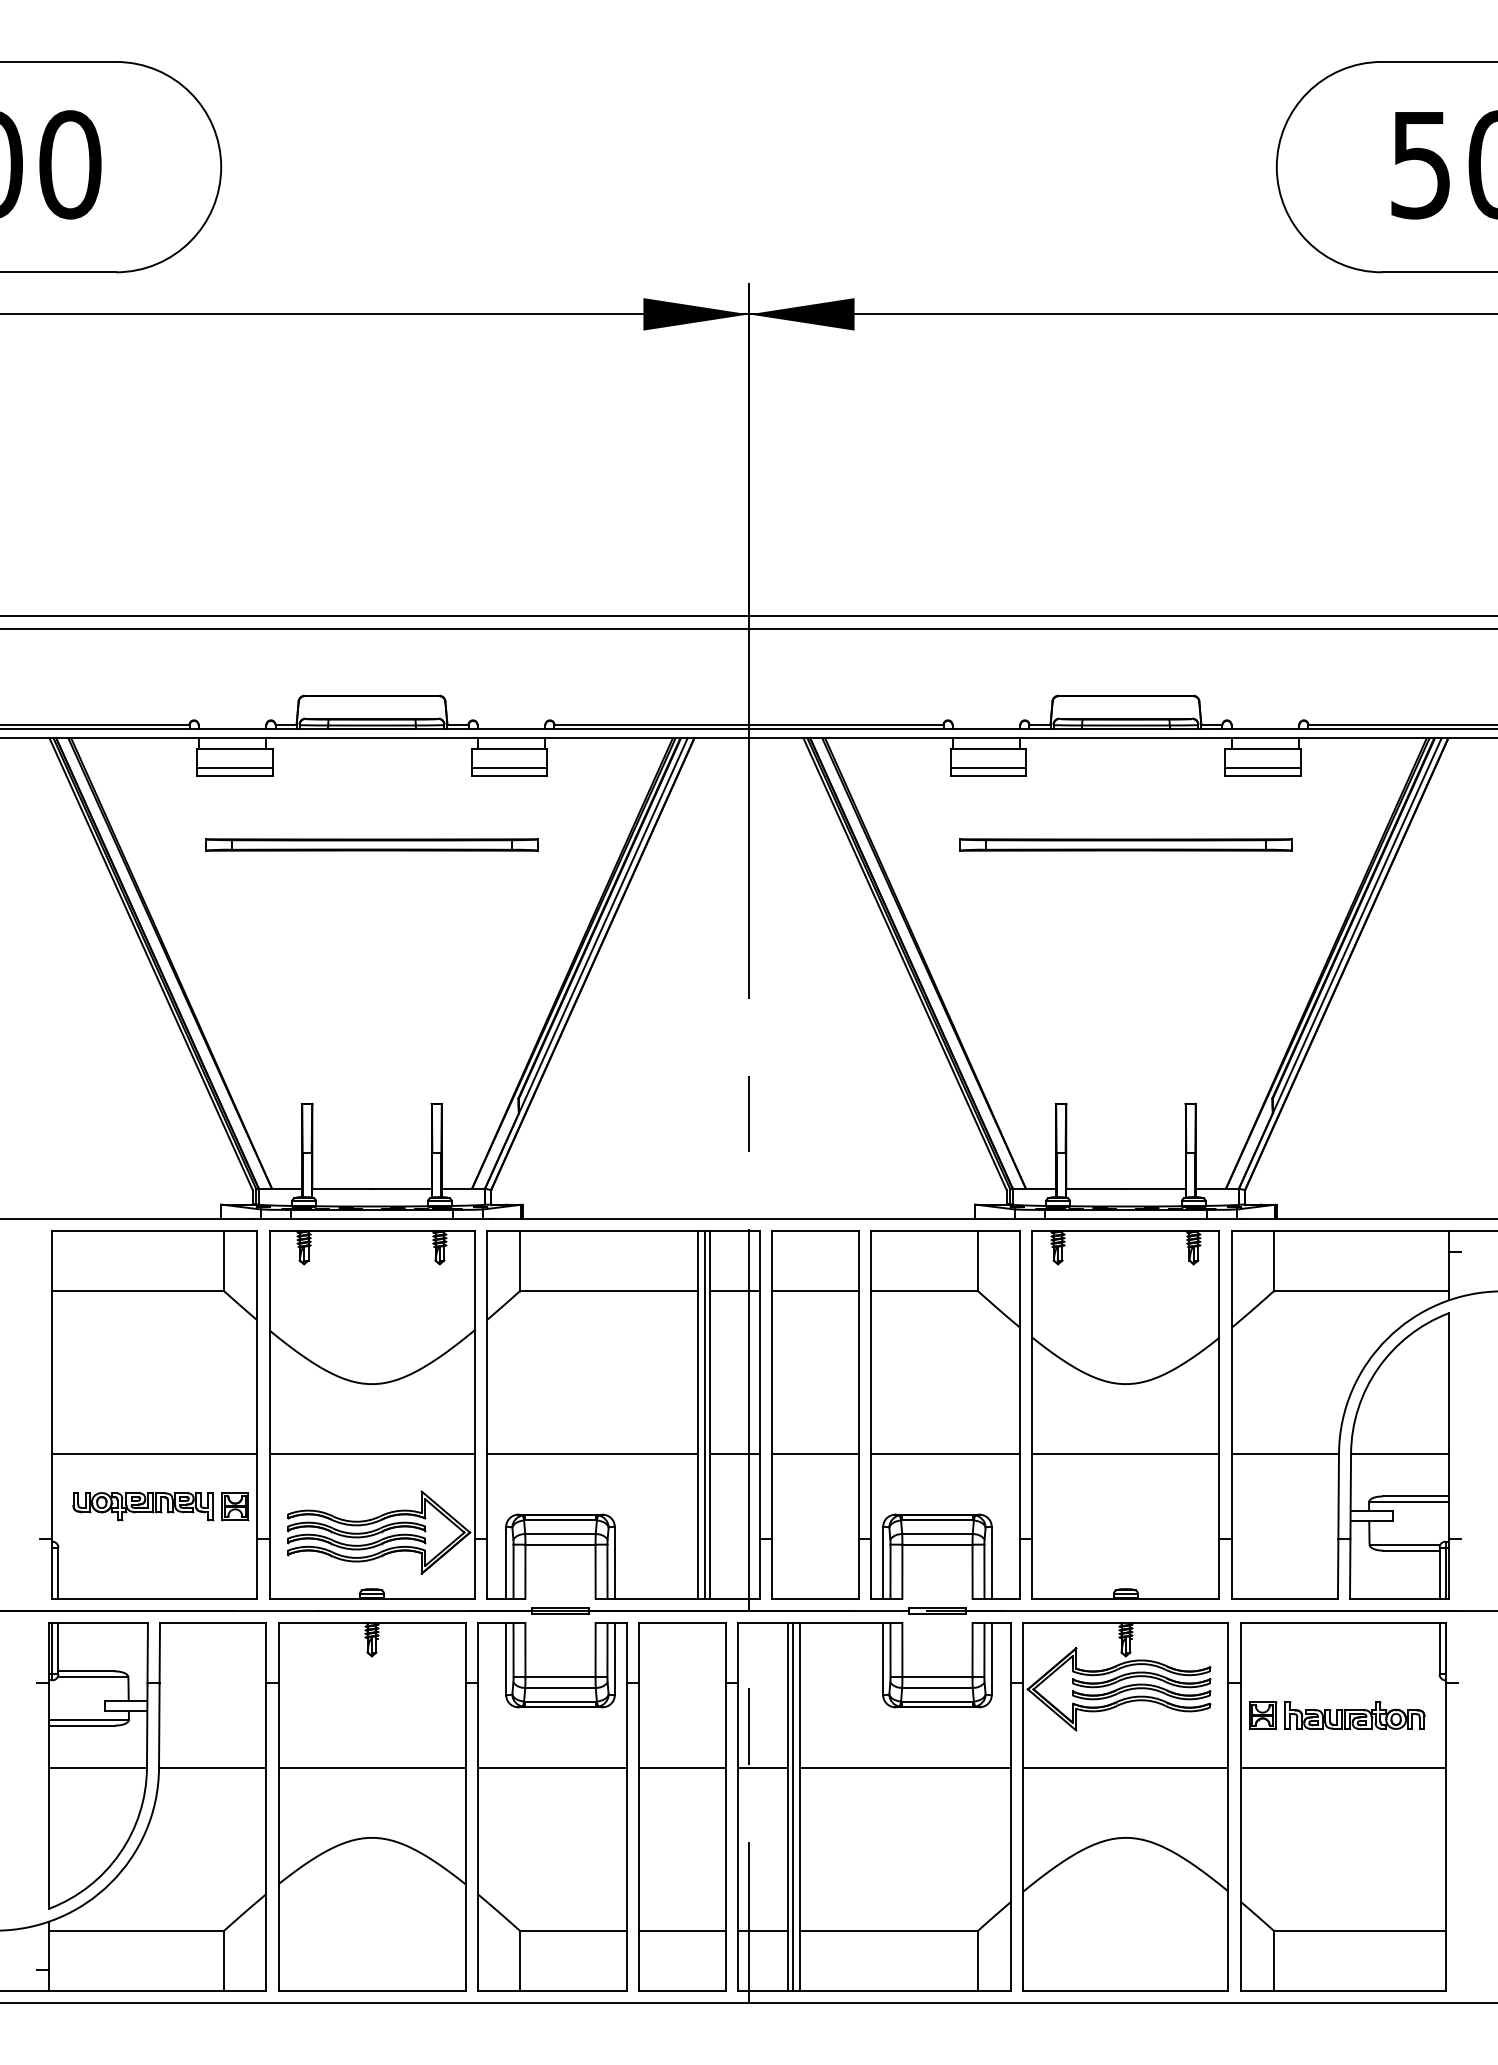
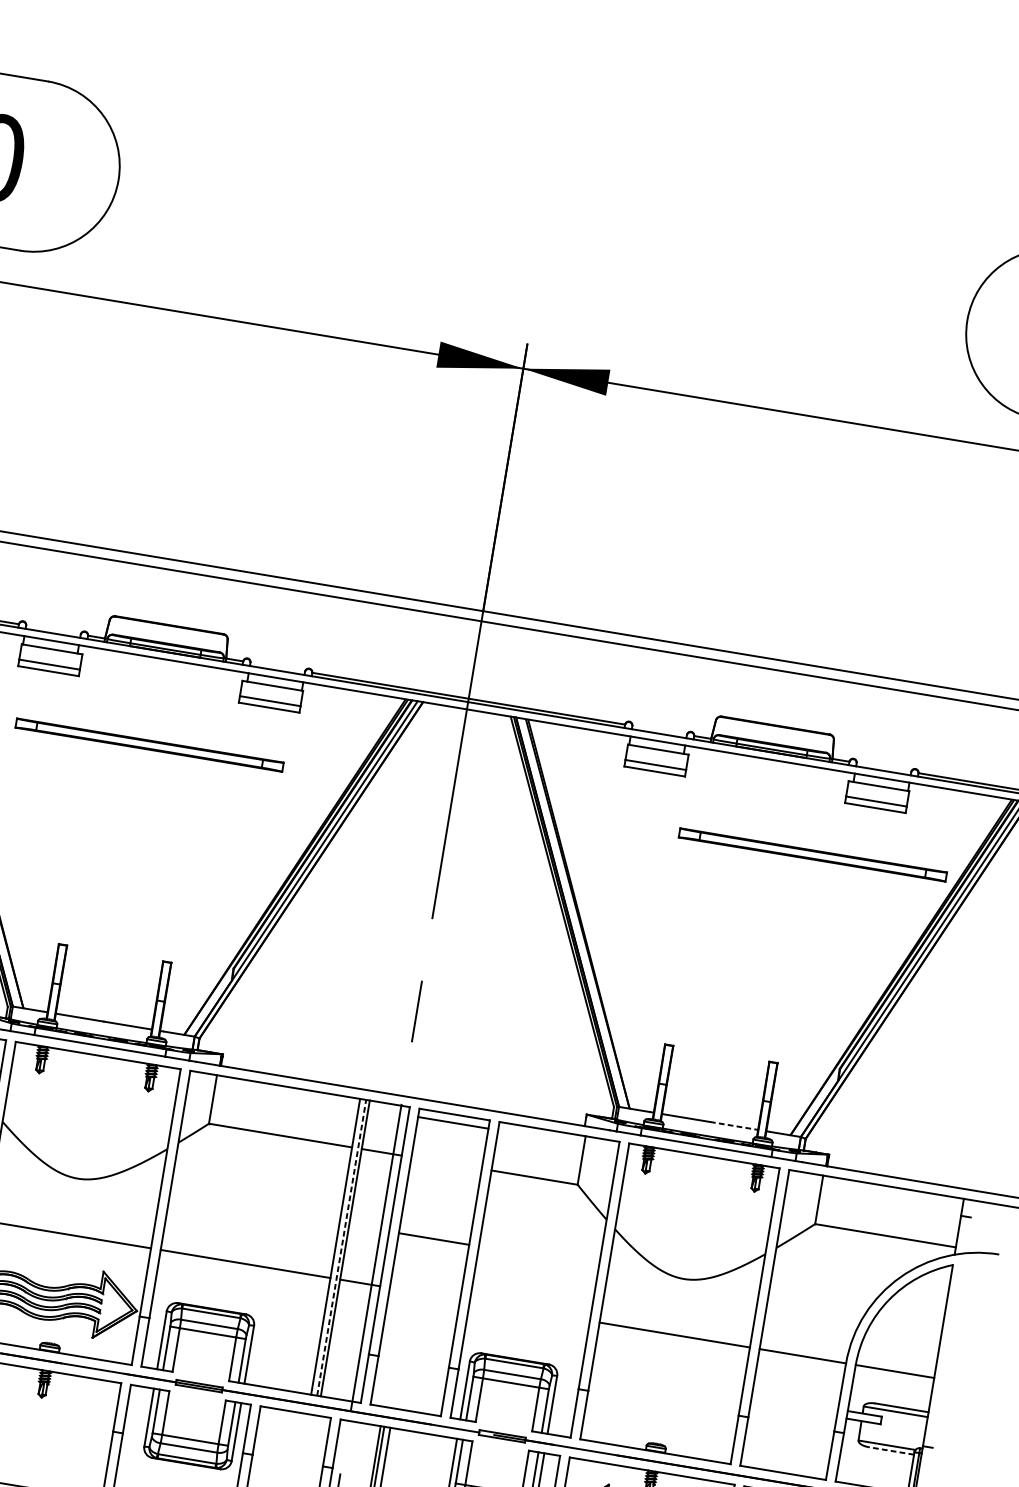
part: (1125, 844) -> (812, 854), moved
line: (1155, 1188) -> (733, 1125), solid -> dashed
line: (815, 1291) -> (453, 1123), moved
line: (705, 1415) -> (341, 1248), solid -> dashed
line: (815, 1453) -> (434, 1238), moved
line: (945, 1453) -> (529, 1310), removed
line: (1411, 1550) -> (891, 1450), solid -> dashed

